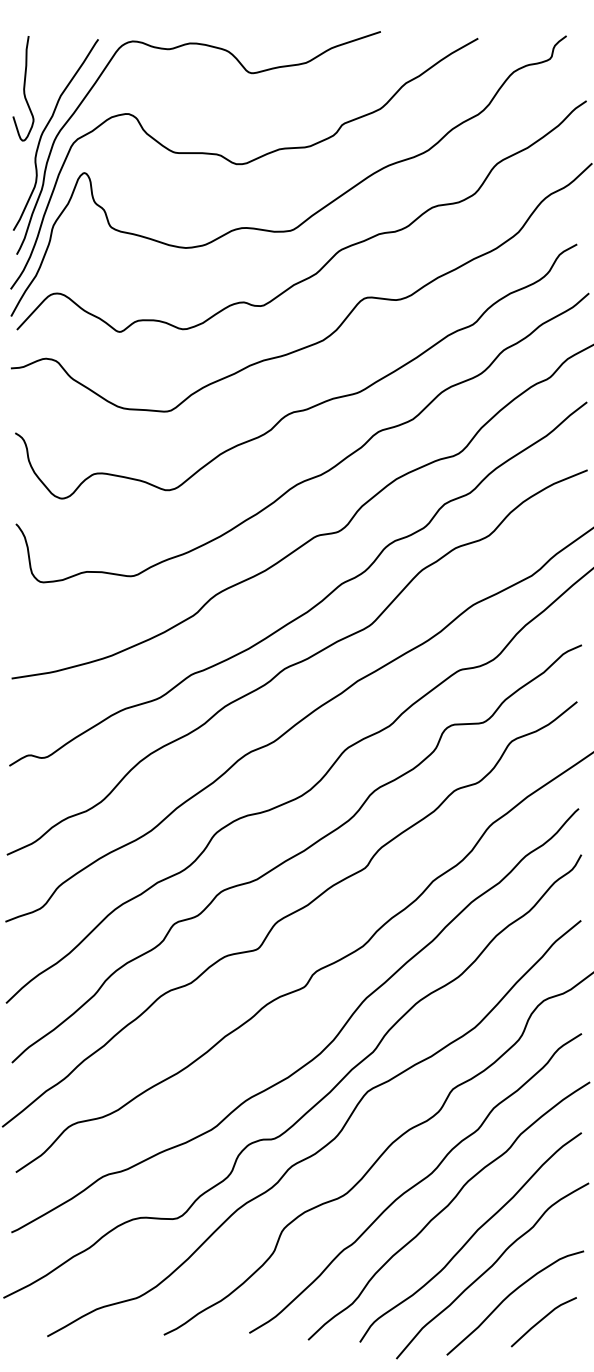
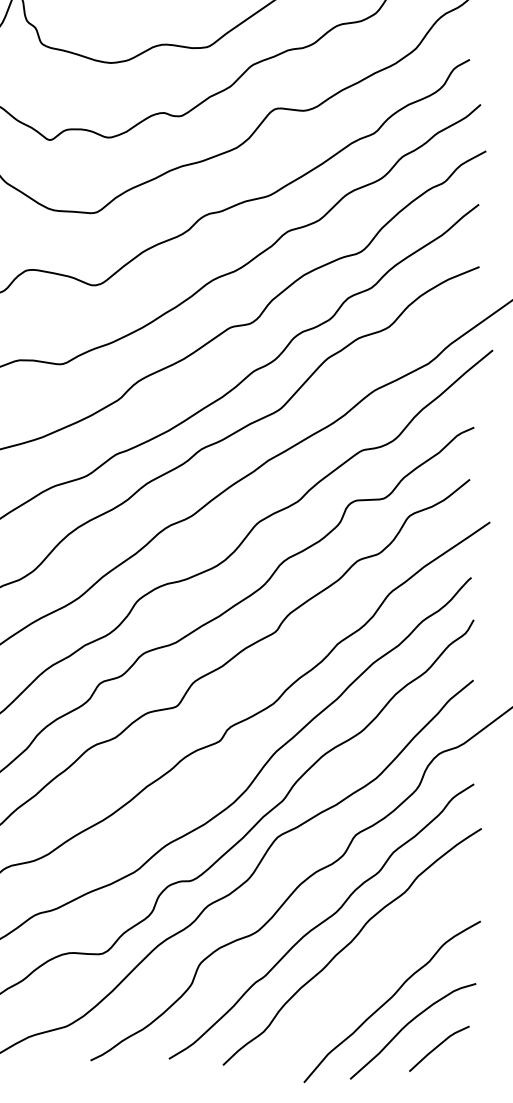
curve: (470, 1237) -> (371, 971), removed

